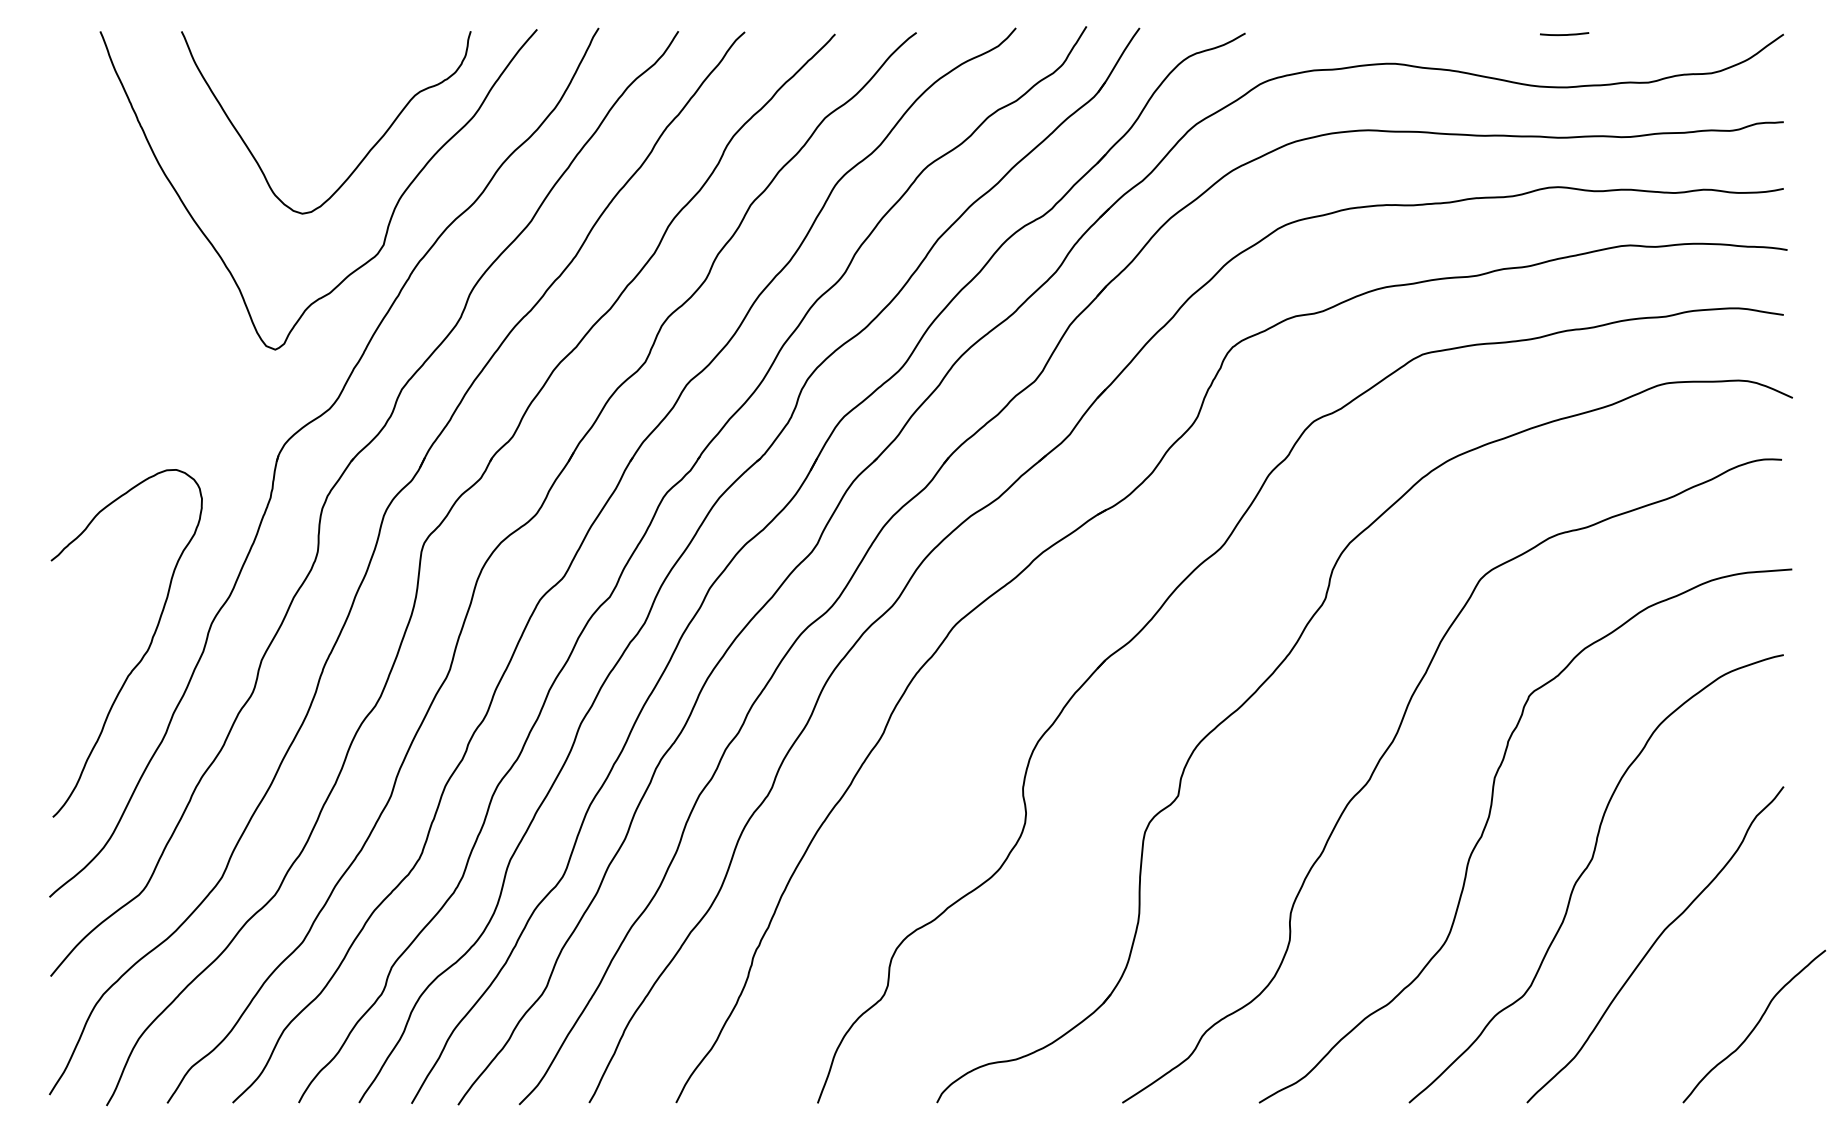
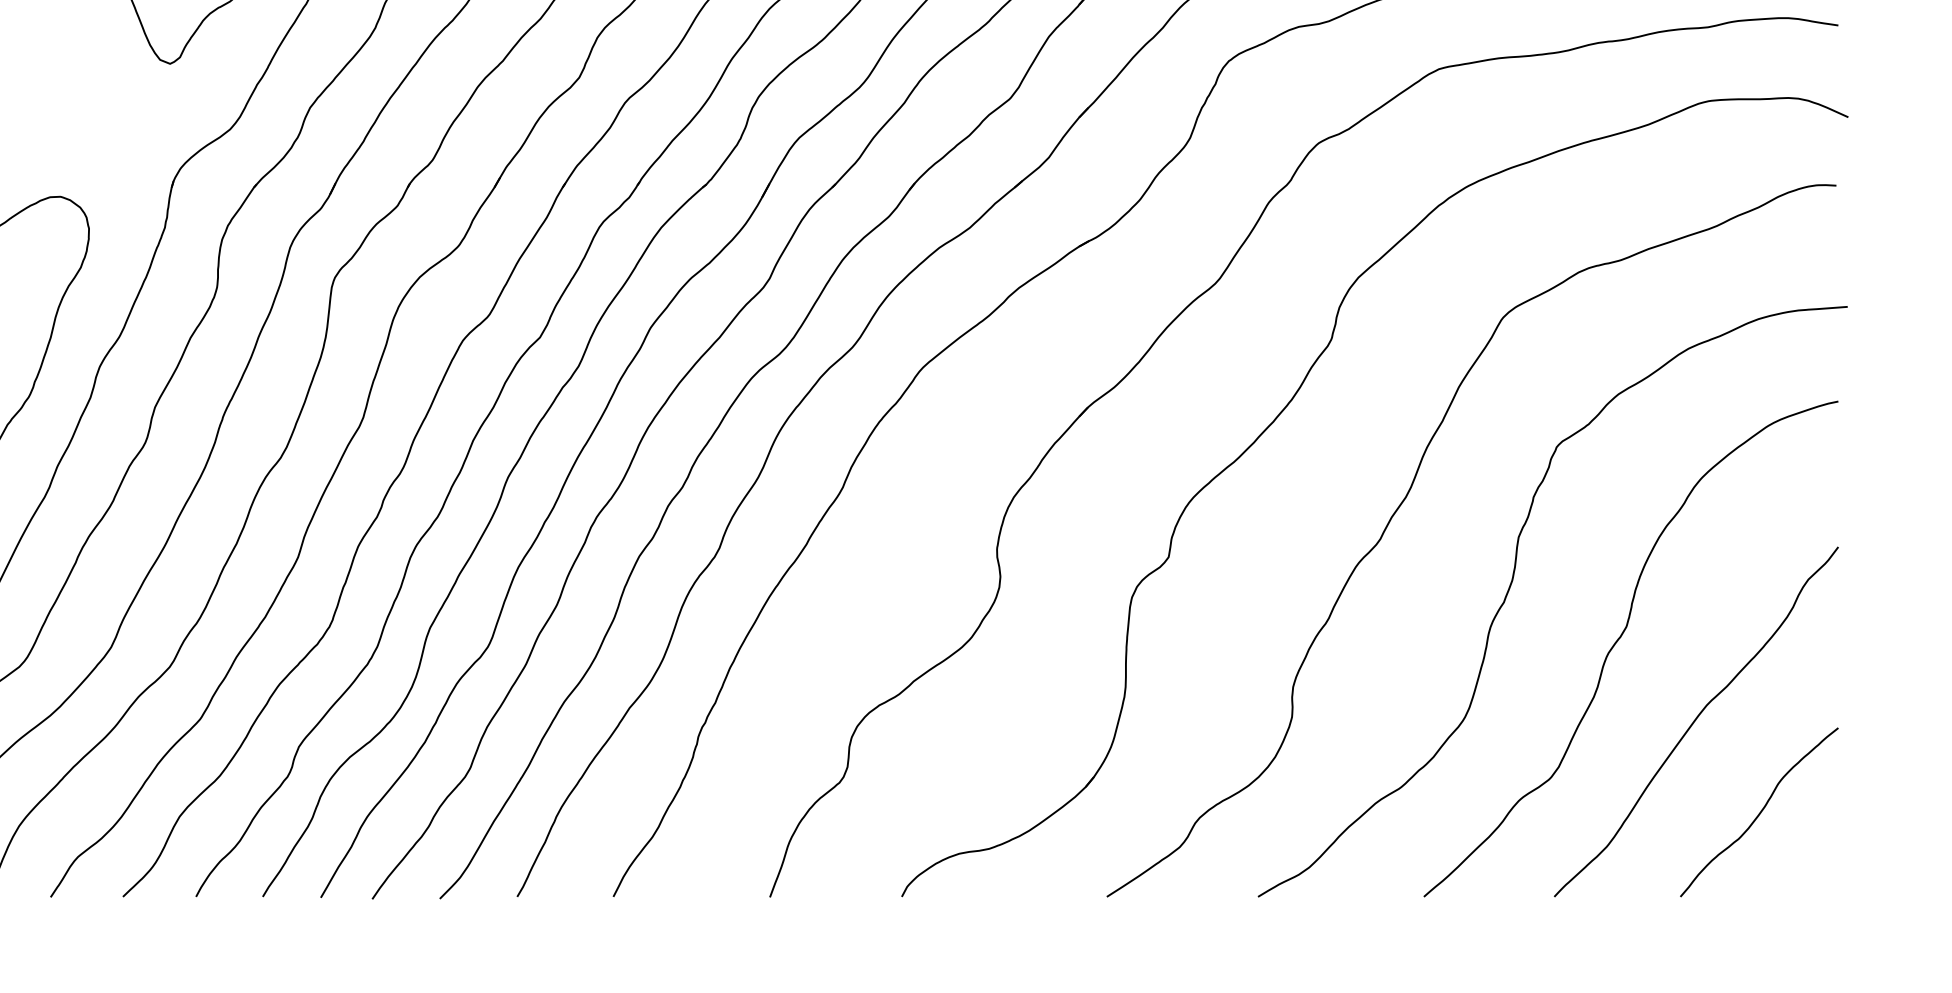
curve: (1754, 1026) -> (1759, 812), moved

